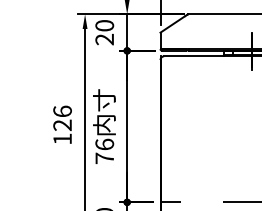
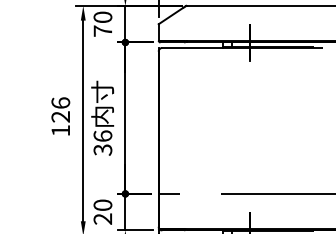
text: (104, 38) -> (102, 30), 20 -> 70
text: (104, 157) -> (102, 149), 76 -> 36

